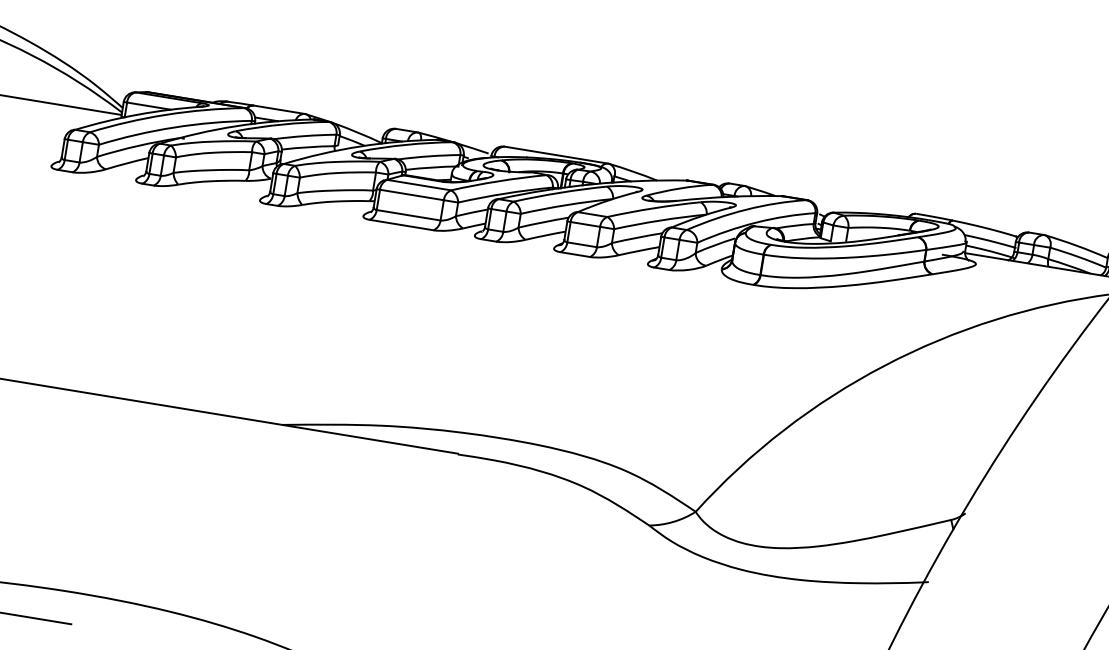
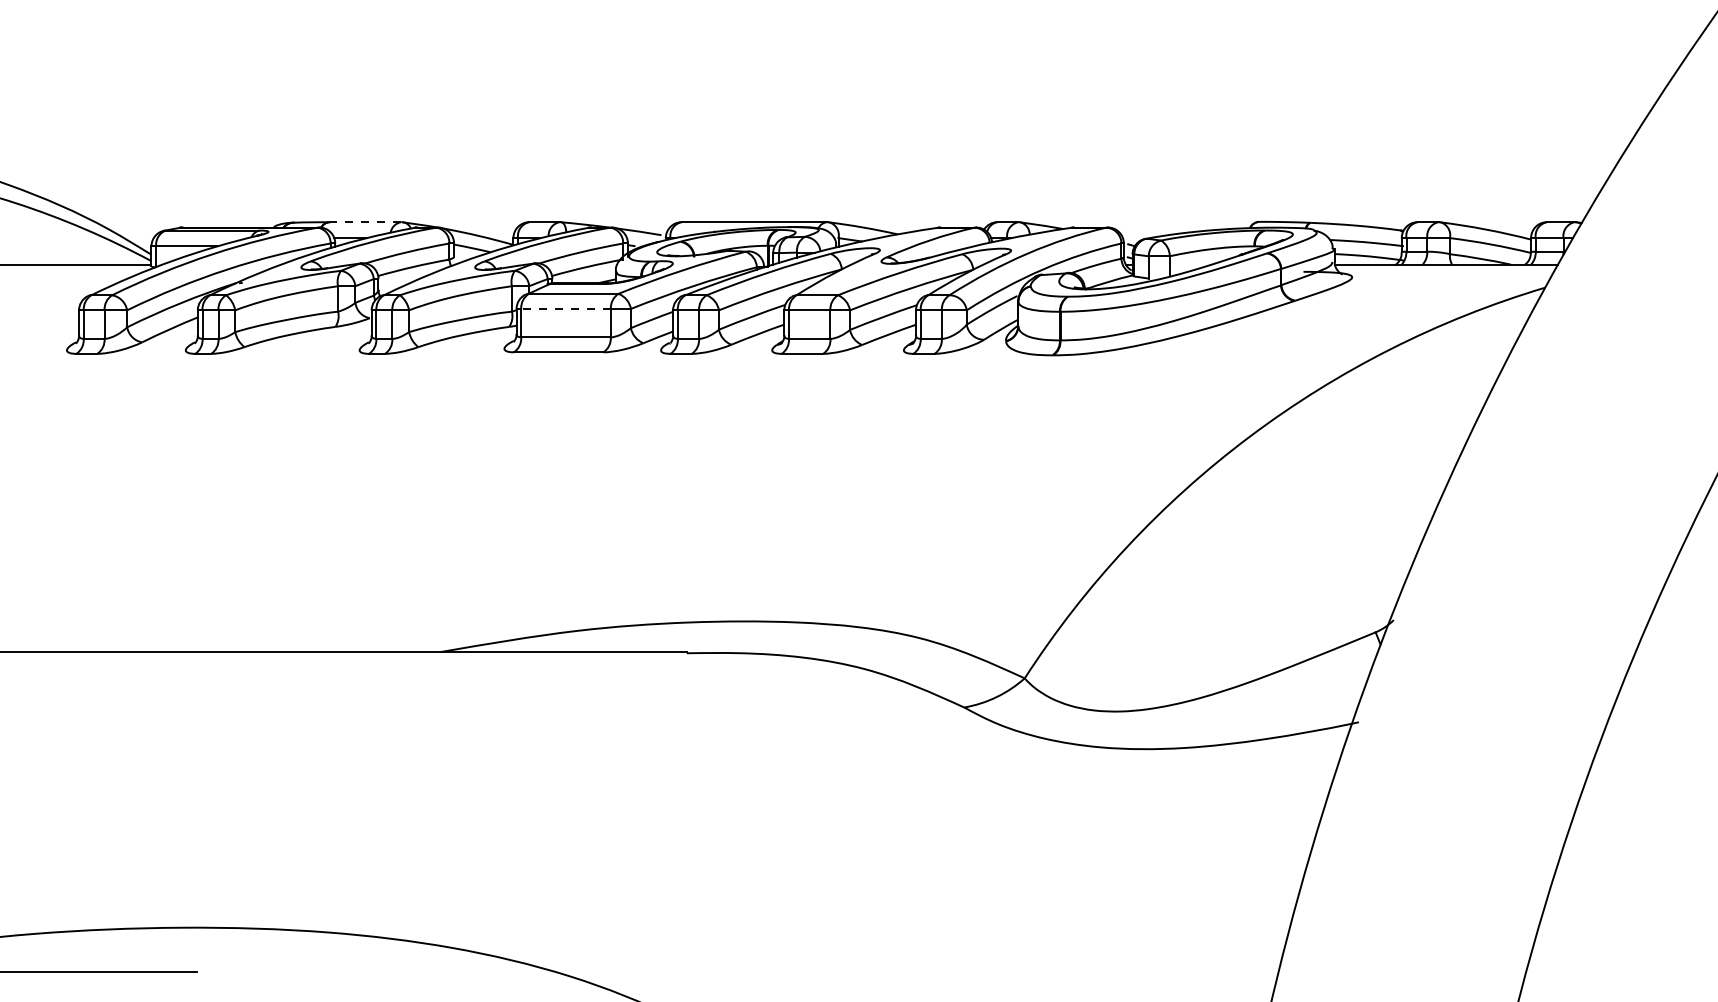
line: (279, 109) -> (365, 222), solid -> dashed
line: (412, 194) -> (566, 308), solid -> dashed

